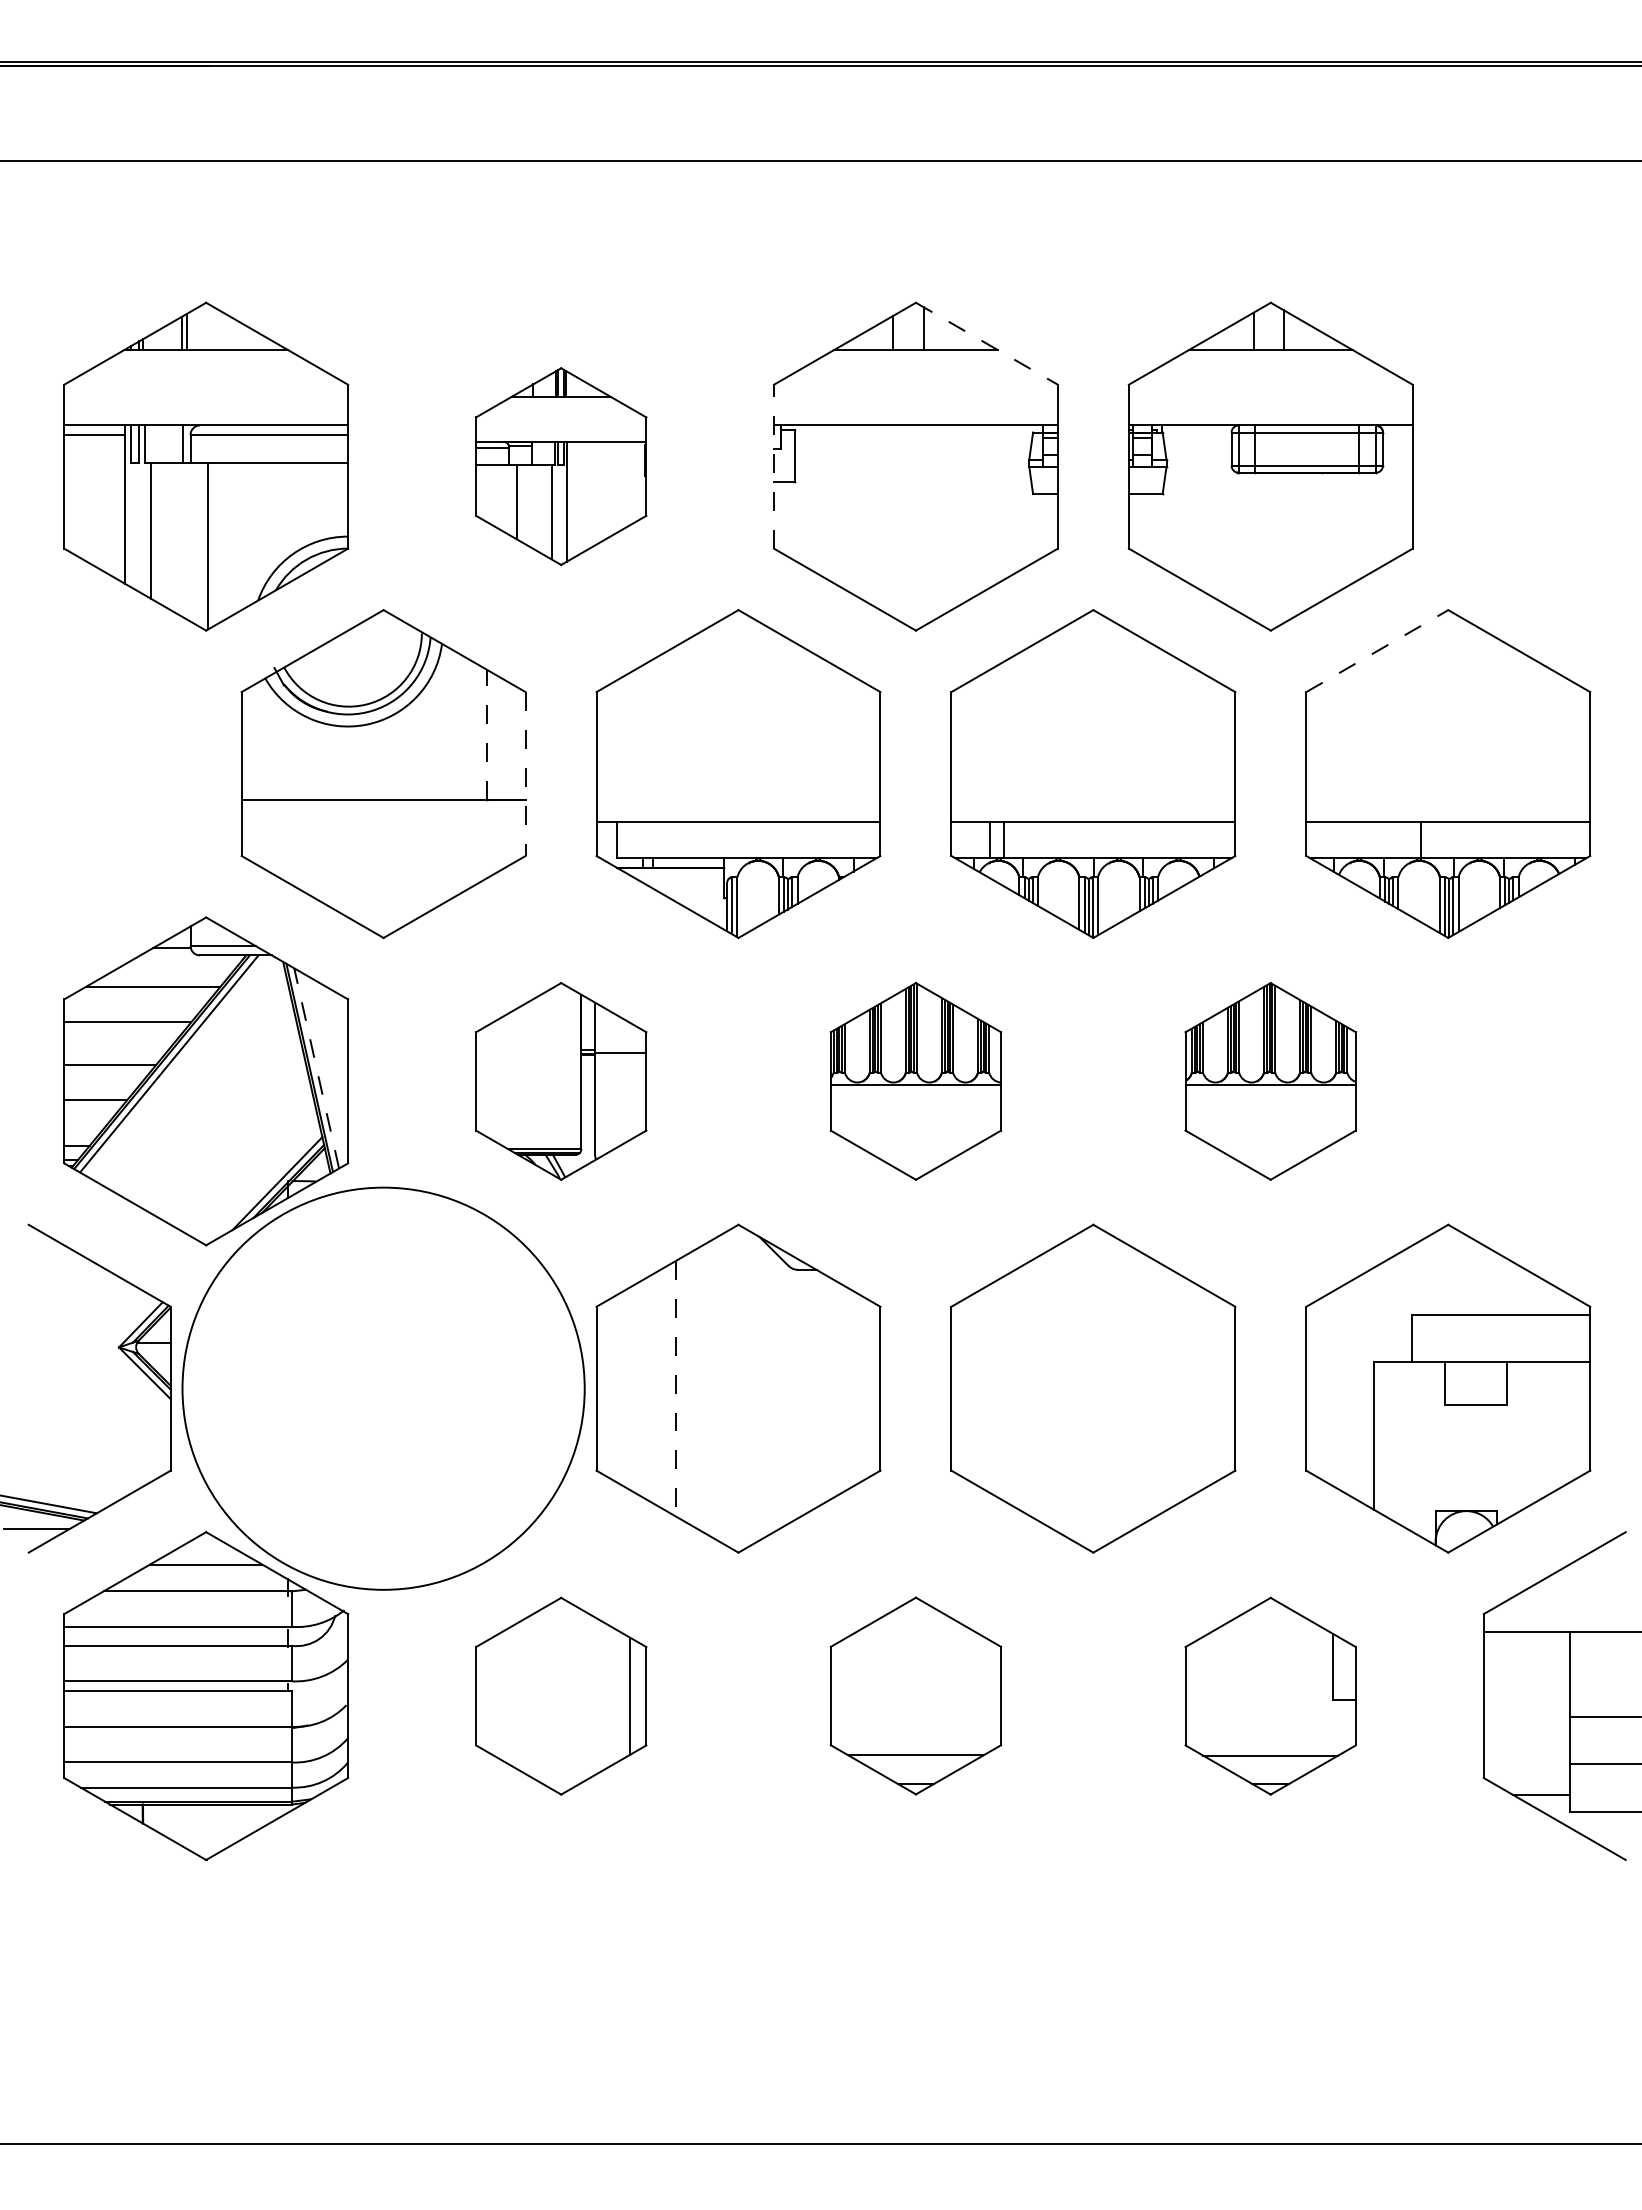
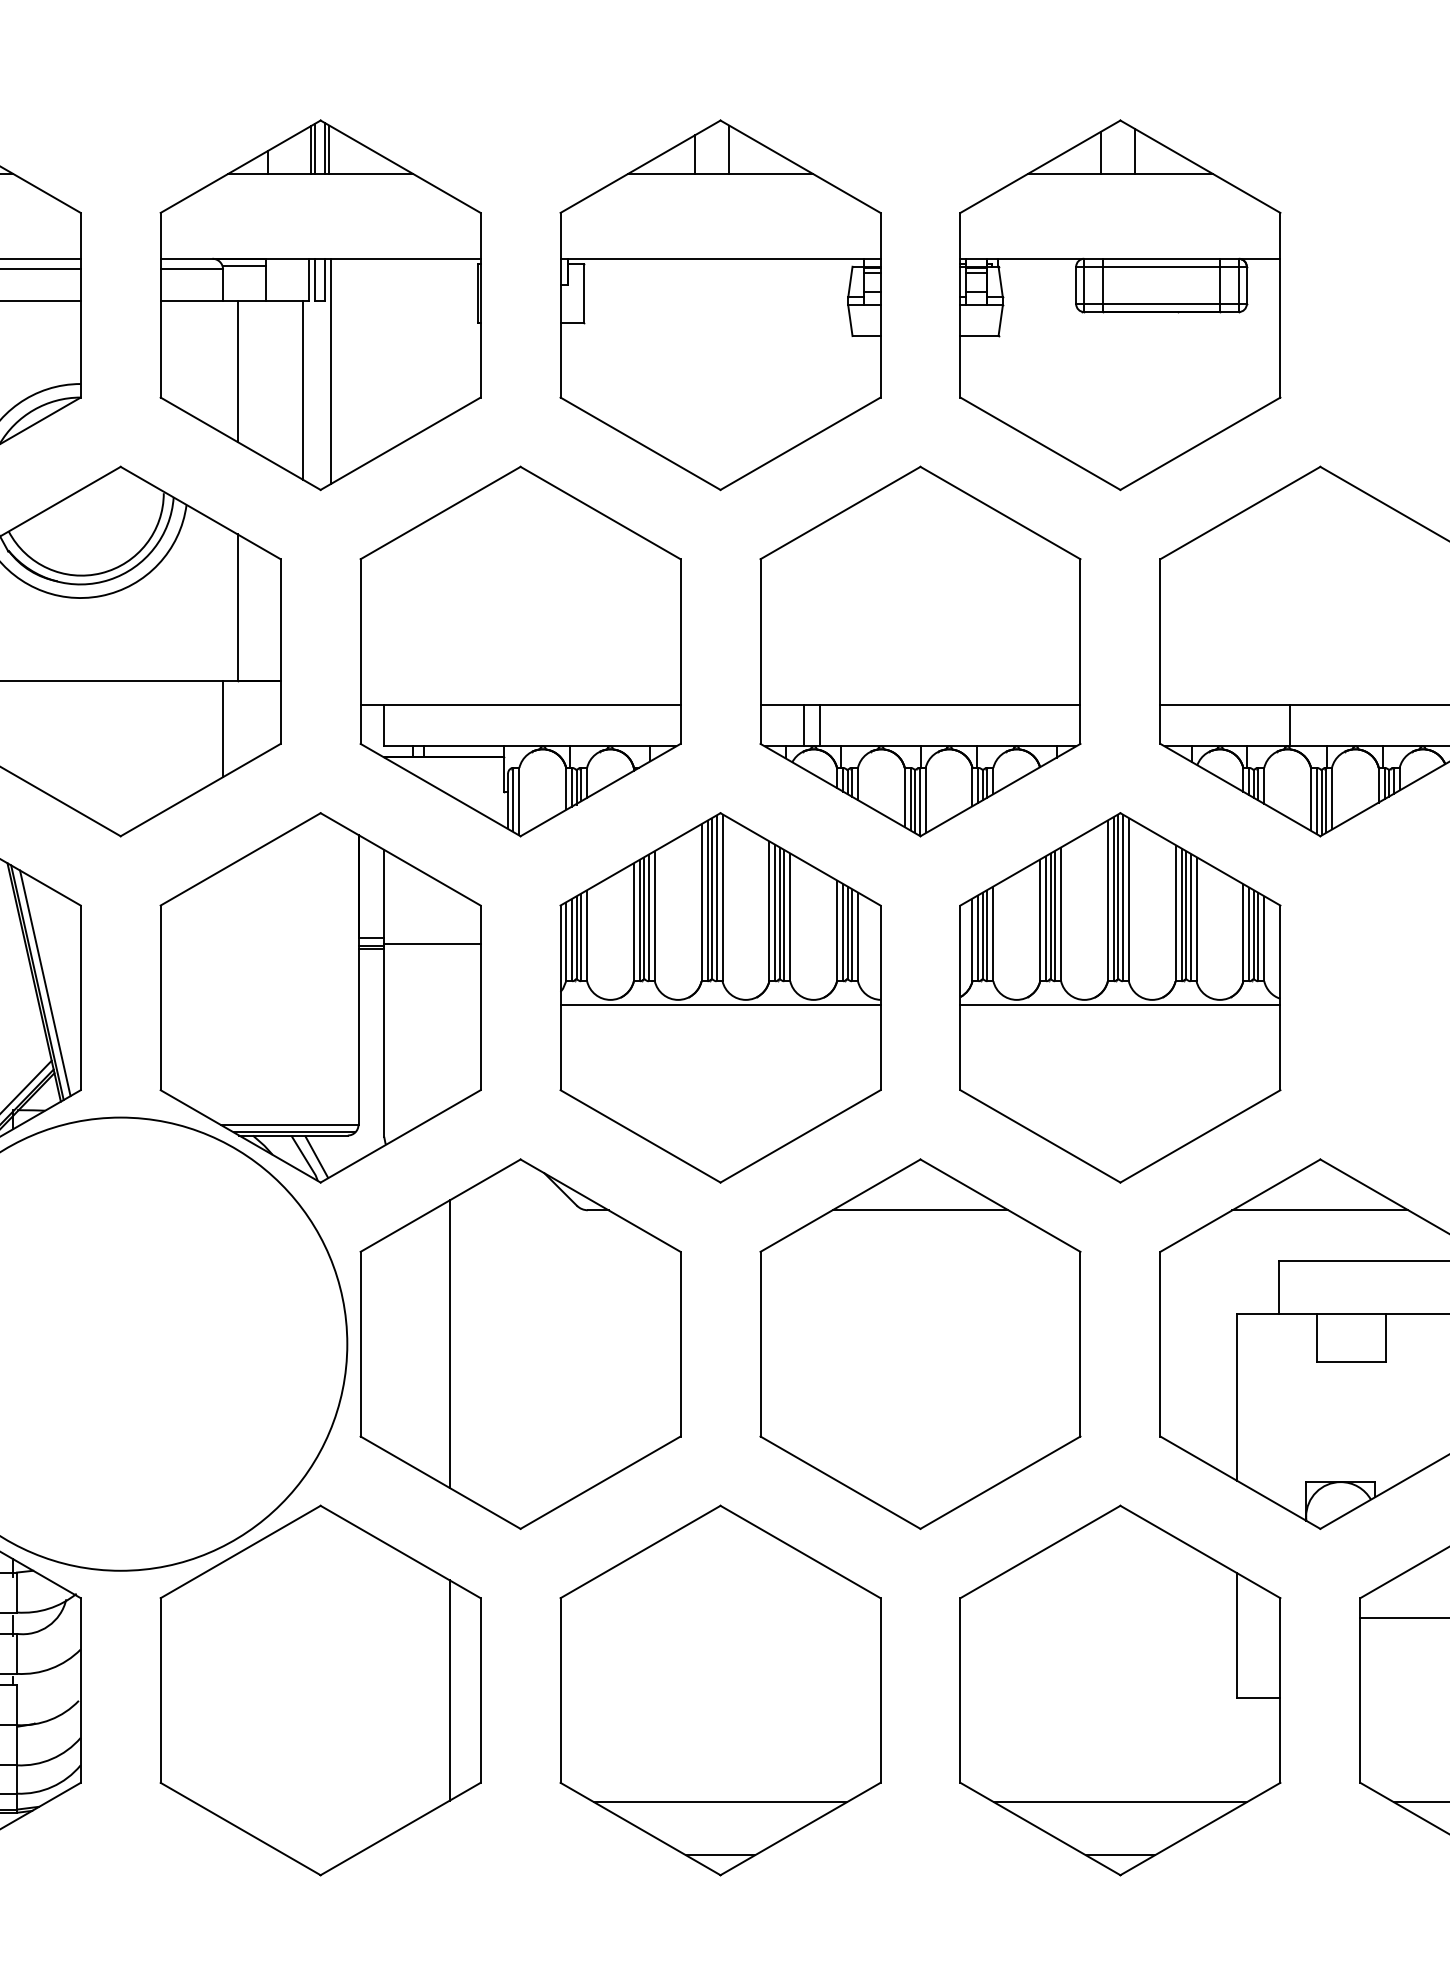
line: (986, 343) -> (800, 166), dashed -> solid
part: (561, 466) -> (321, 305), size x1.67
line: (774, 466) -> (561, 305), dashed -> solid
line: (1377, 651) -> (1240, 513), dashed -> solid
line: (487, 734) -> (237, 607), dashed -> solid
line: (525, 774) -> (280, 652), dashed -> solid
line: (474, 842) -> (223, 728), added
line: (316, 1068) -> (45, 983), dashed -> solid
part: (561, 1081) -> (321, 998), size x1.67
part: (915, 1081) -> (720, 998), size x1.67
part: (1270, 1081) -> (1120, 998), size x1.67
line: (1093, 1269) -> (920, 1209), added
line: (1448, 1269) -> (1320, 1209), added
line: (675, 1388) -> (449, 1343), dashed -> solid
part: (915, 1695) -> (720, 1689), size x1.67
part: (561, 1696) -> (321, 1690), size x1.67
part: (1270, 1696) -> (1120, 1690), size x1.67

